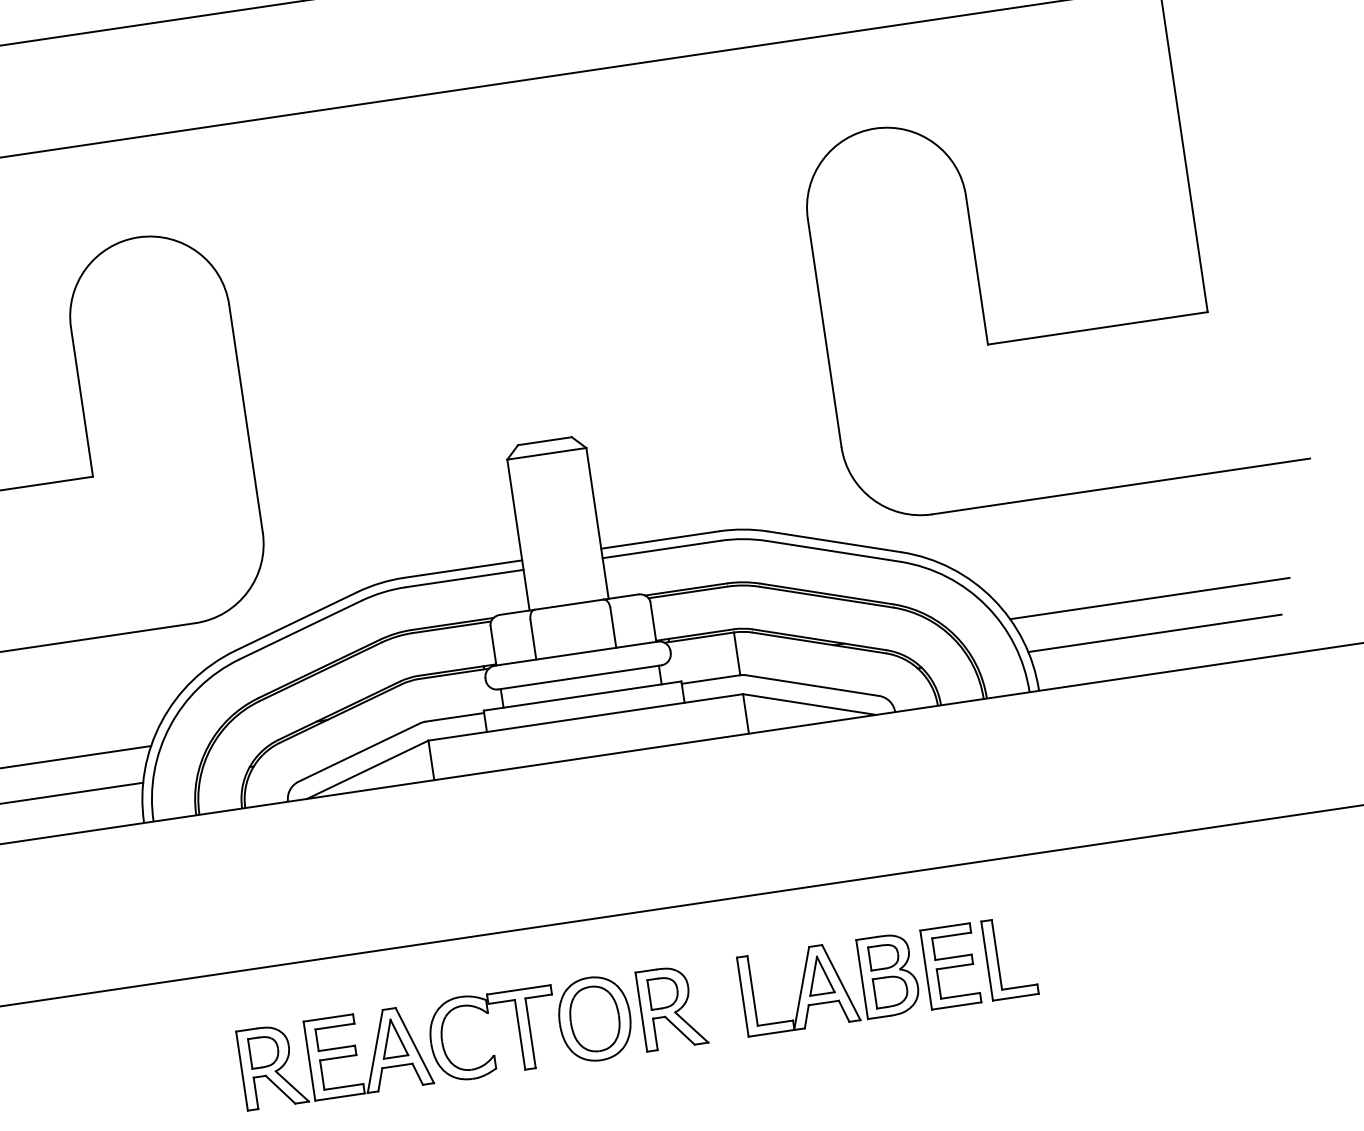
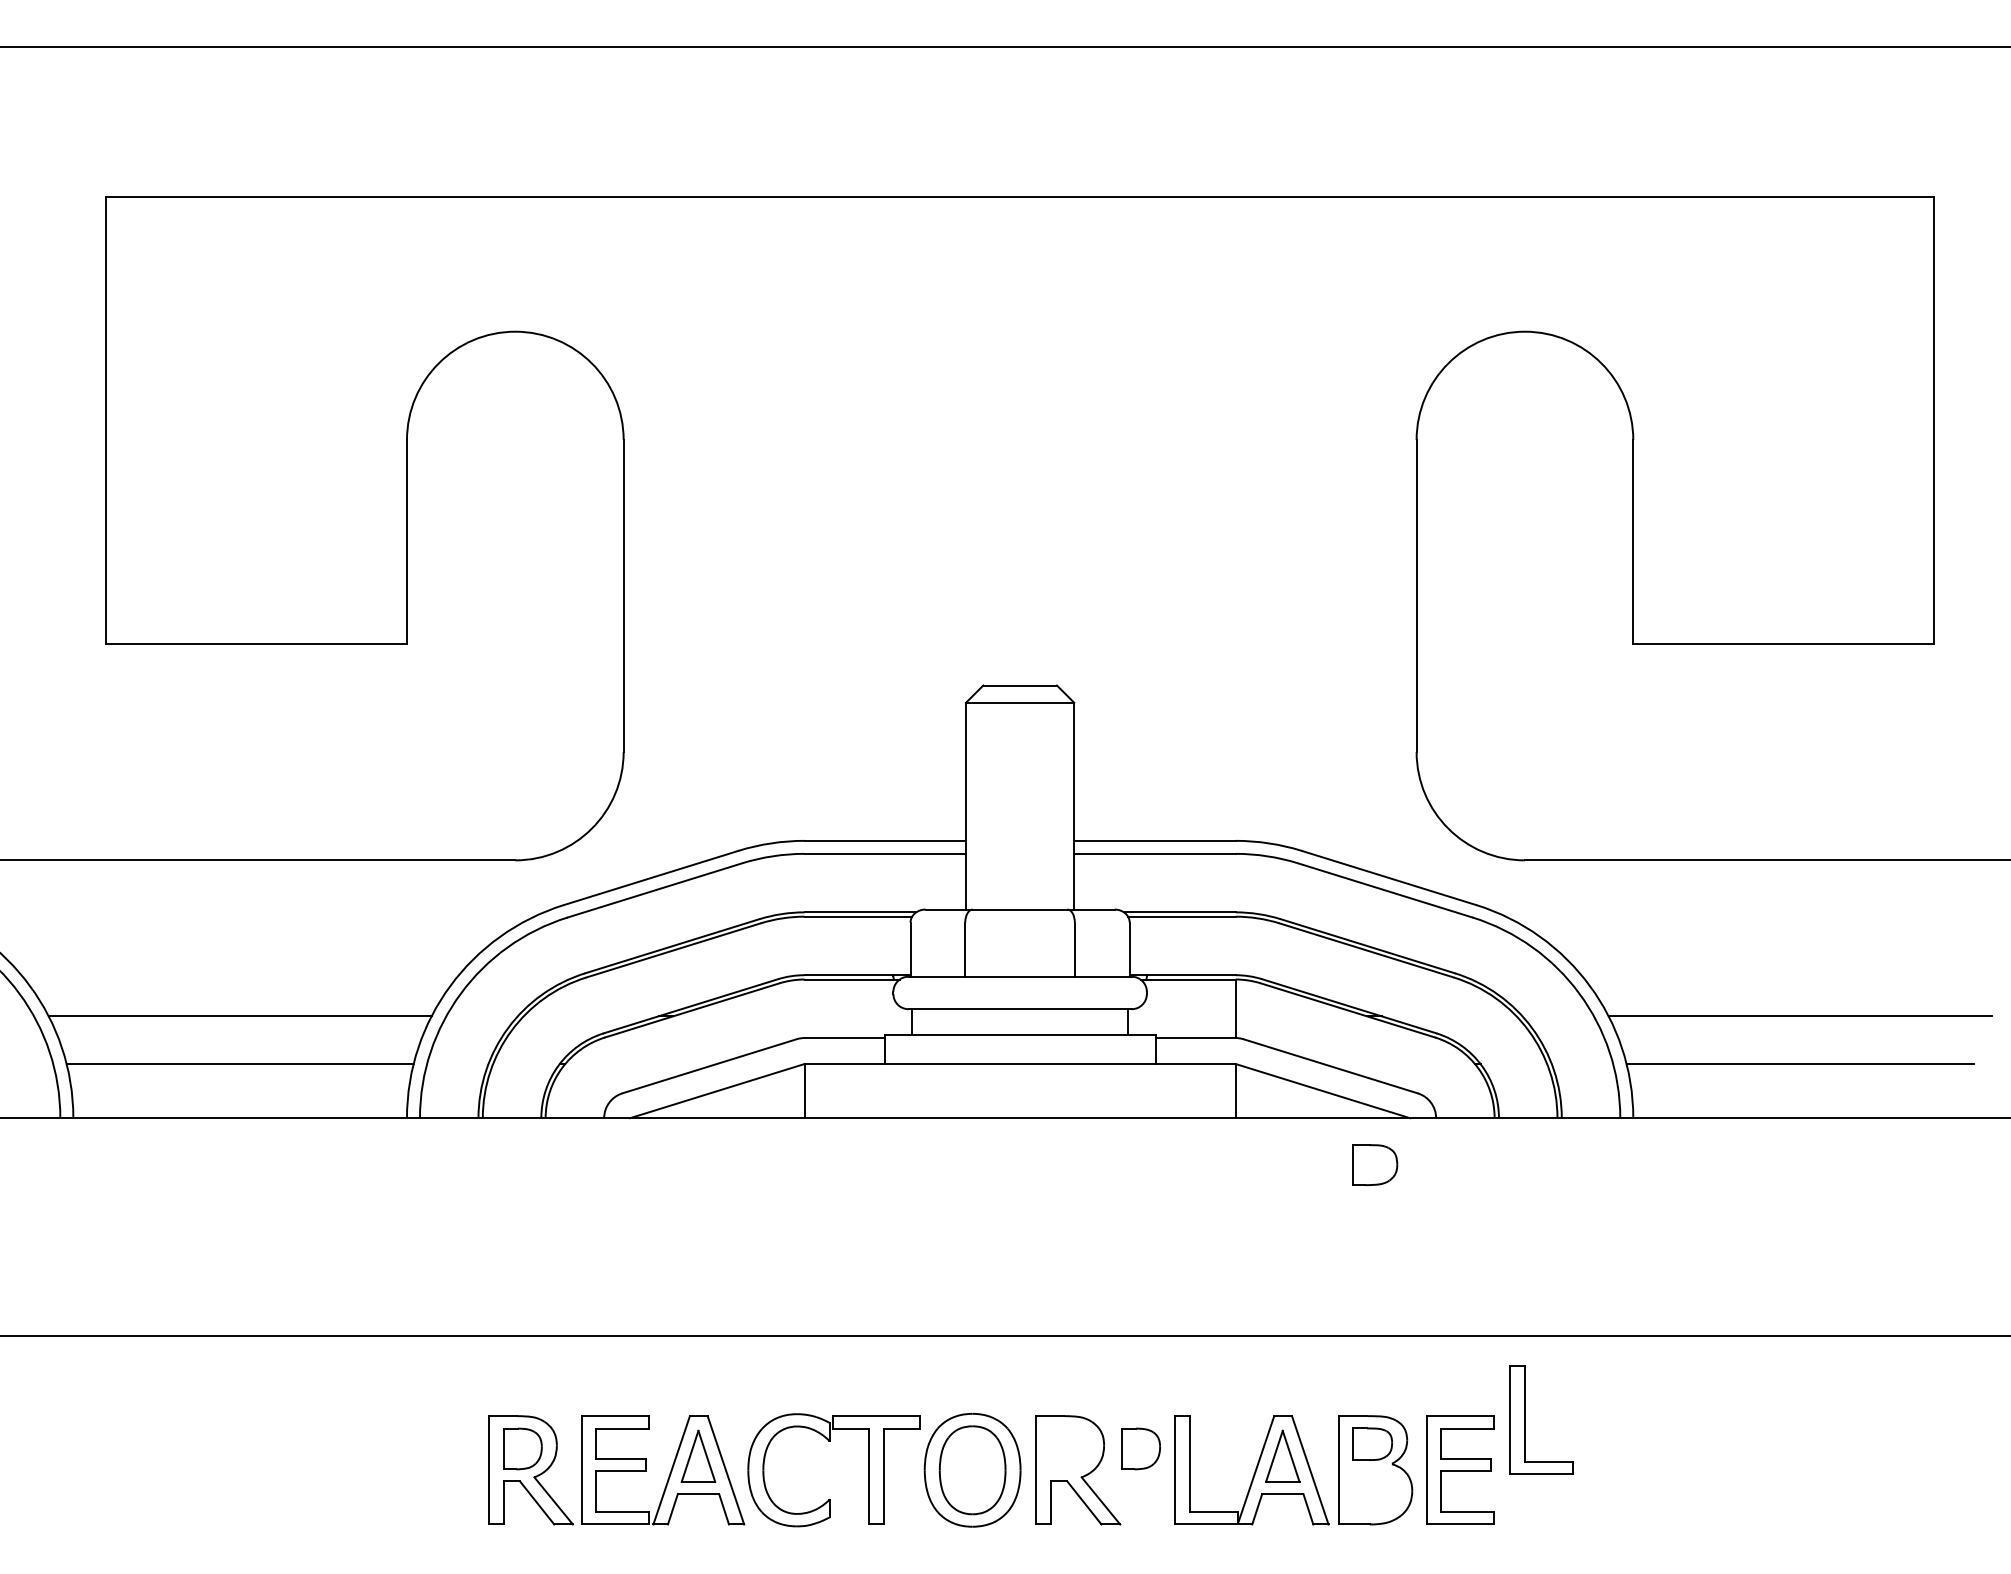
part: (998, 958) -> (1525, 1419), moved
part: (891, 991) -> (1375, 1164), moved
part: (663, 992) -> (1140, 1448), moved

